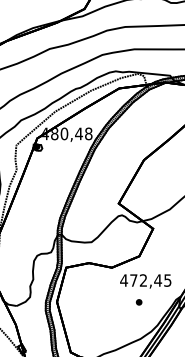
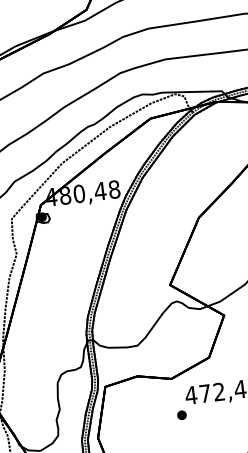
part: (138, 302) -> (181, 415), moved

